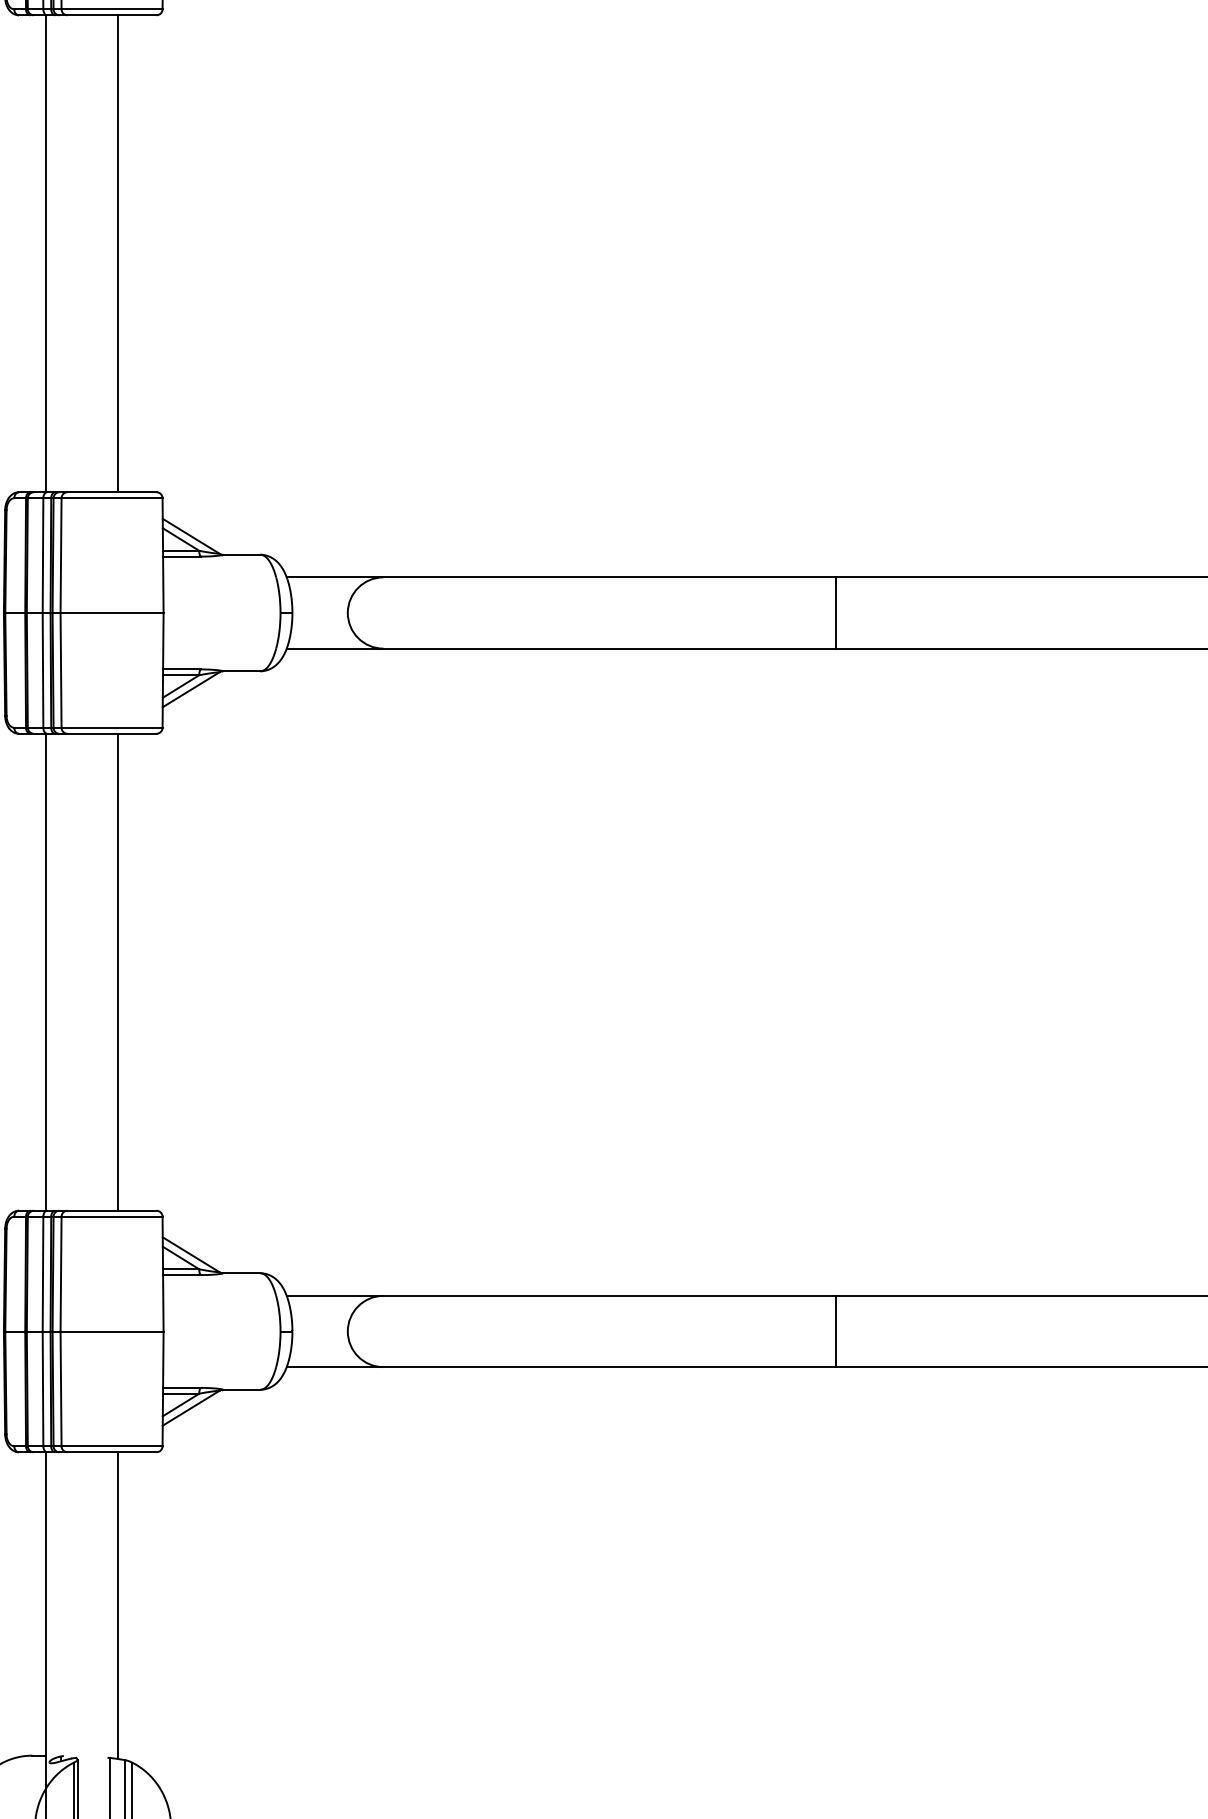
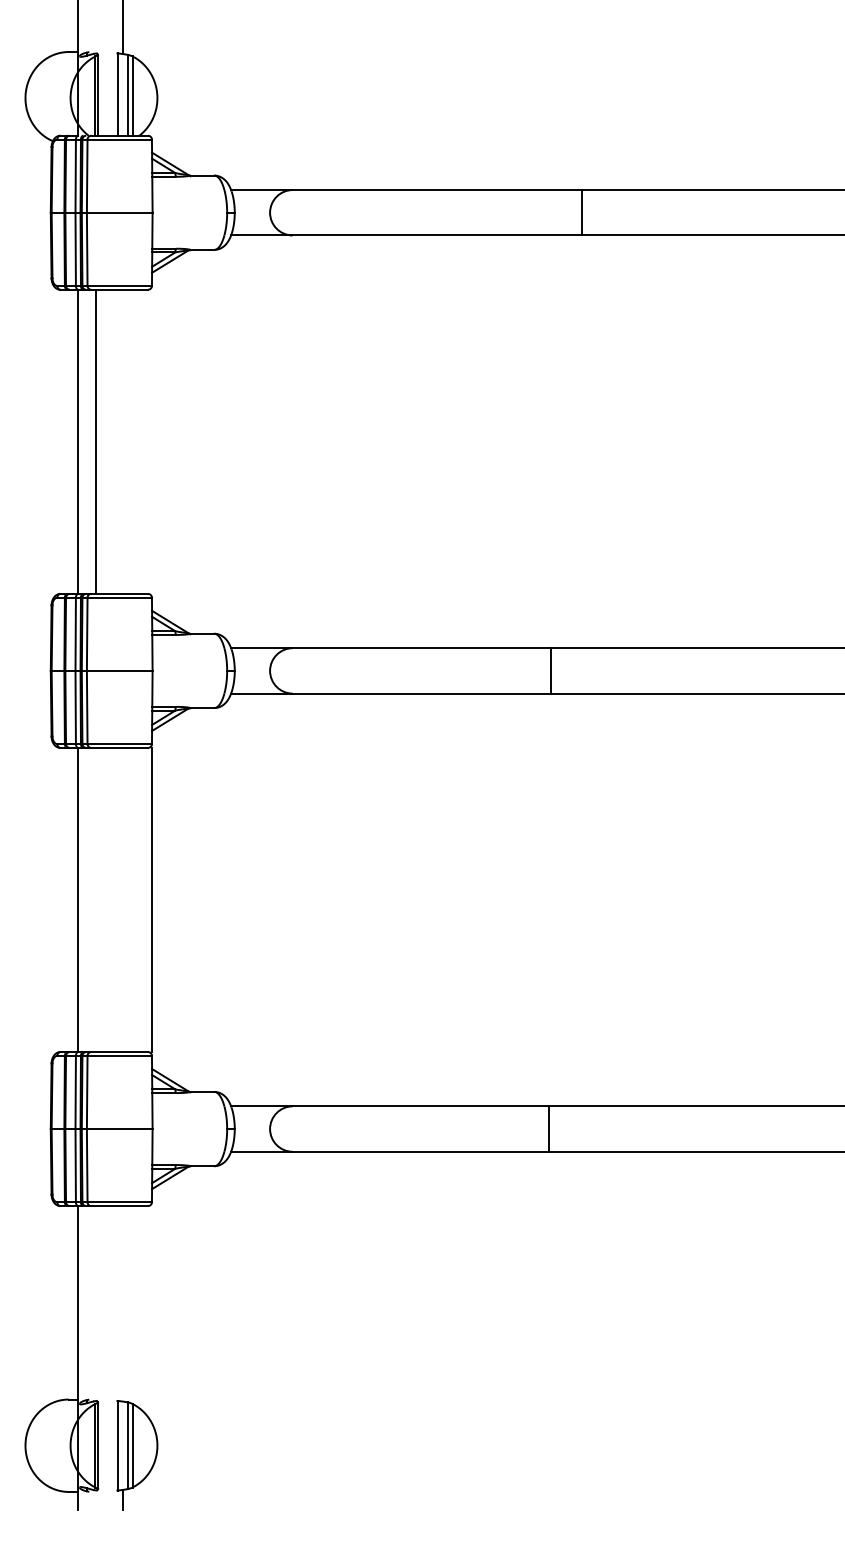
line: (117, 253) -> (96, 441), moved
line: (836, 612) -> (550, 670), moved
line: (117, 971) -> (152, 899), moved
line: (836, 1330) -> (548, 1128), moved
line: (117, 1605) -> (123, 1303), removed

